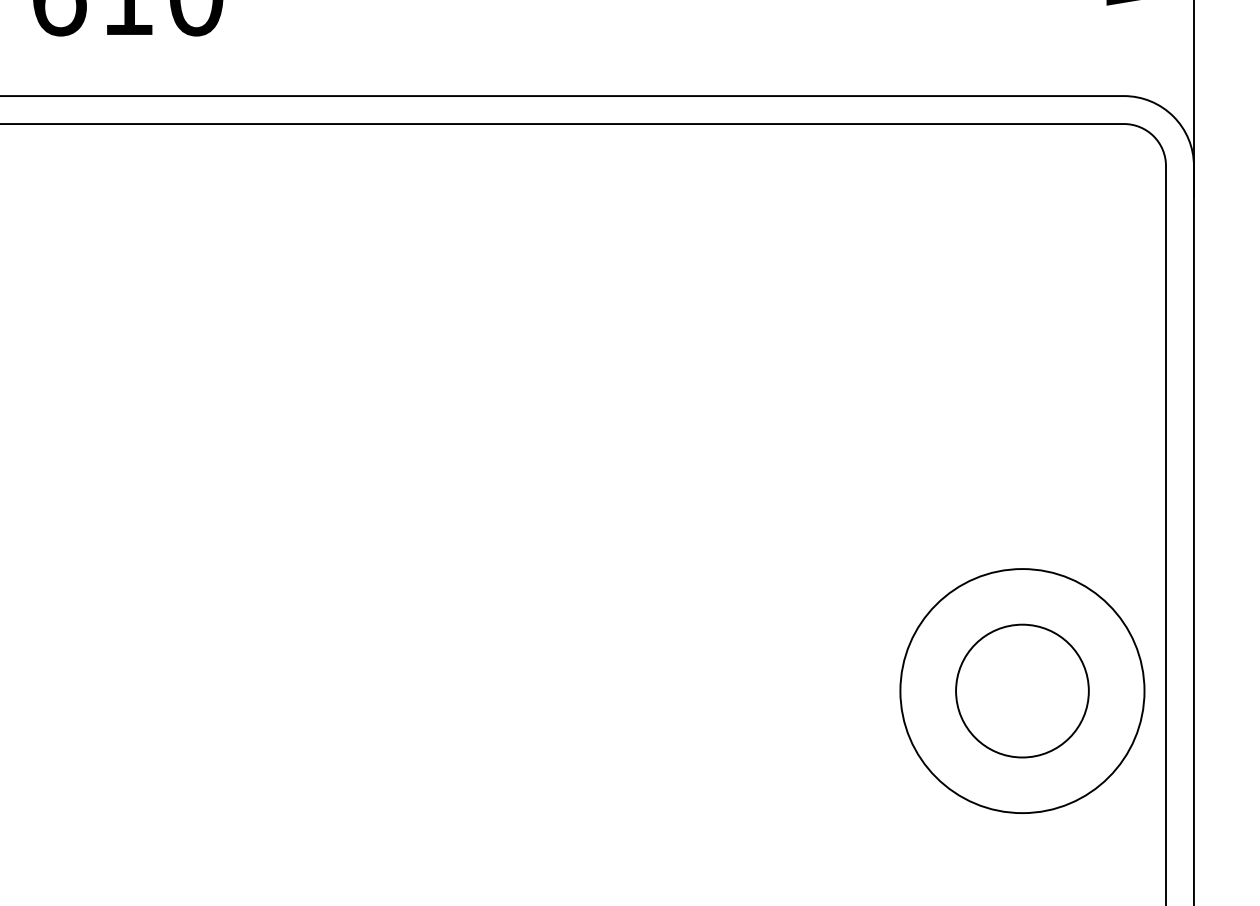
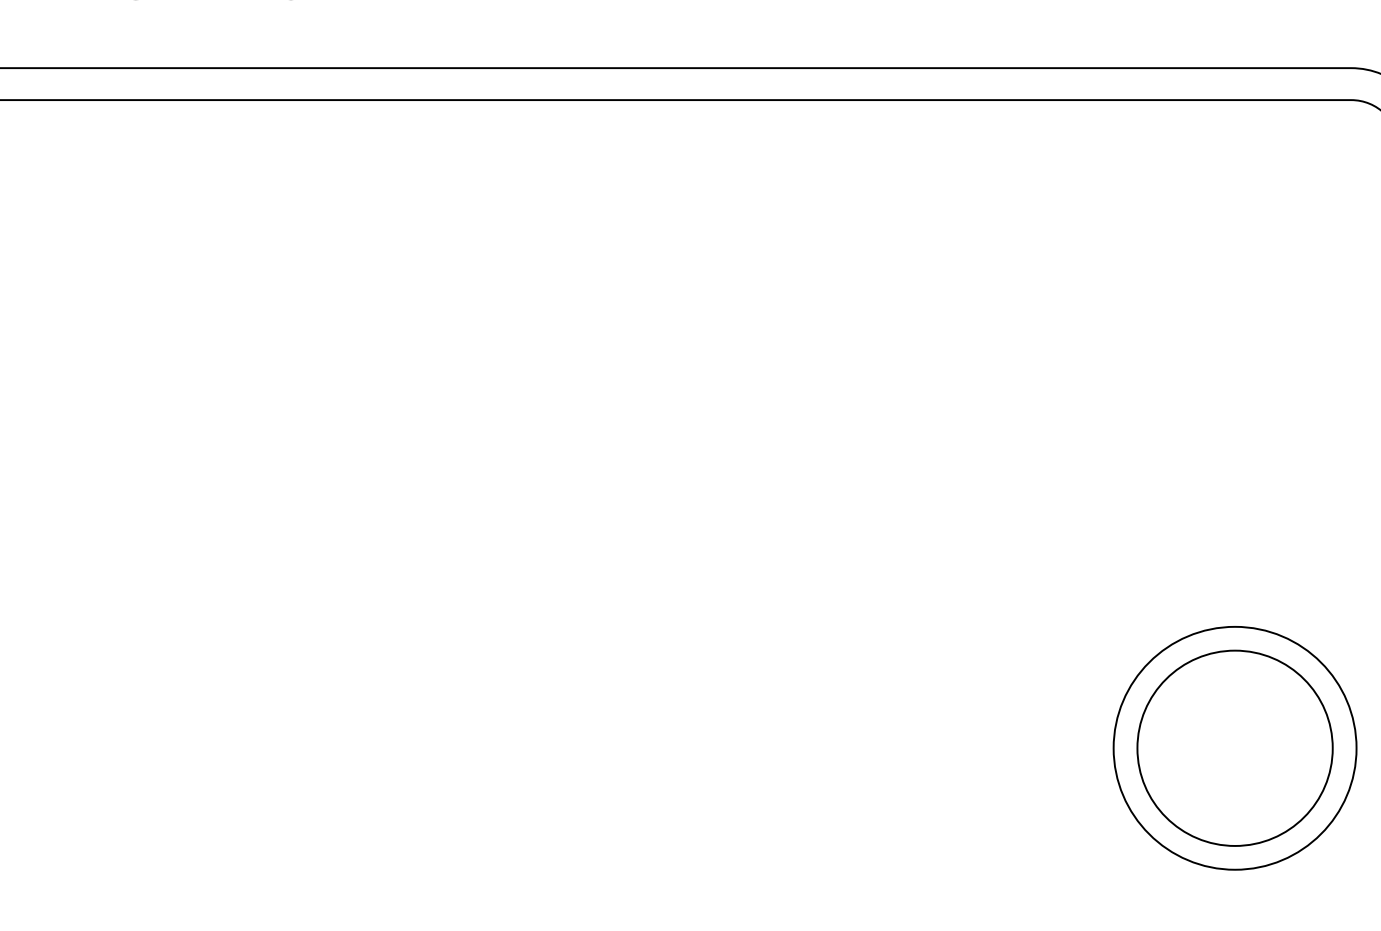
circle: (1022, 690) -> (1235, 747), size x1.6
circle: (1022, 691) -> (1235, 748), size x0.7

